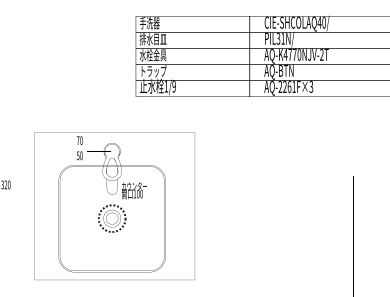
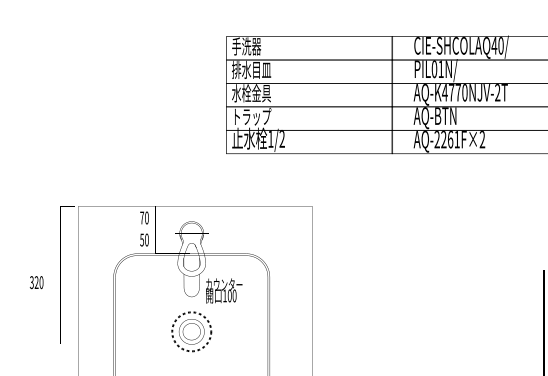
text: (278, 38) -> (434, 68), PIL31N/ -> PIL01N/
text: (173, 86) -> (281, 138), 1/9 -> 1/2
text: (311, 86) -> (482, 138), AQ-2261F×3 -> AQ-2261F×2

